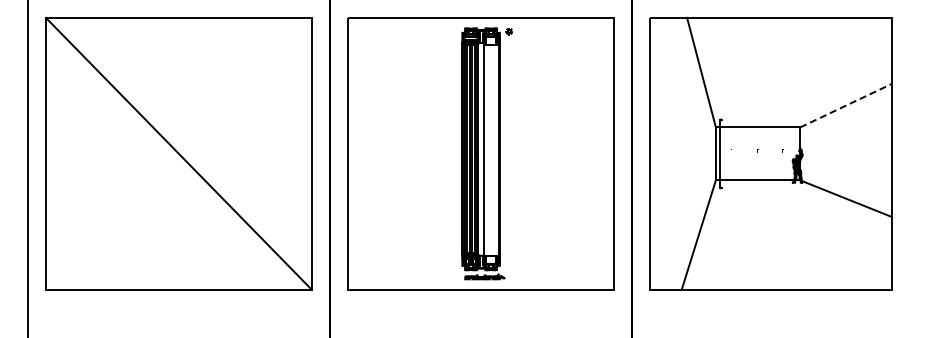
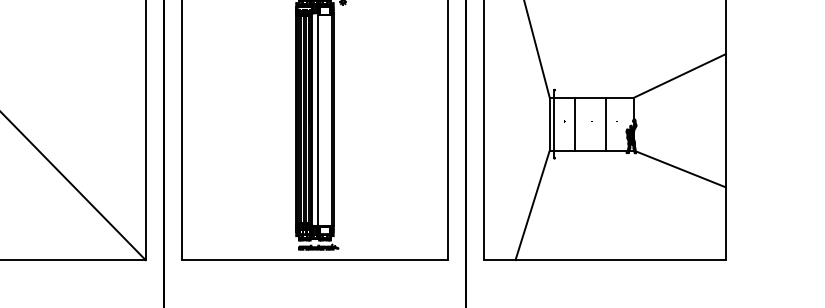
line: (846, 105) -> (680, 75), dashed -> solid
line: (740, 153) -> (574, 123), added
line: (771, 153) -> (605, 123), added

